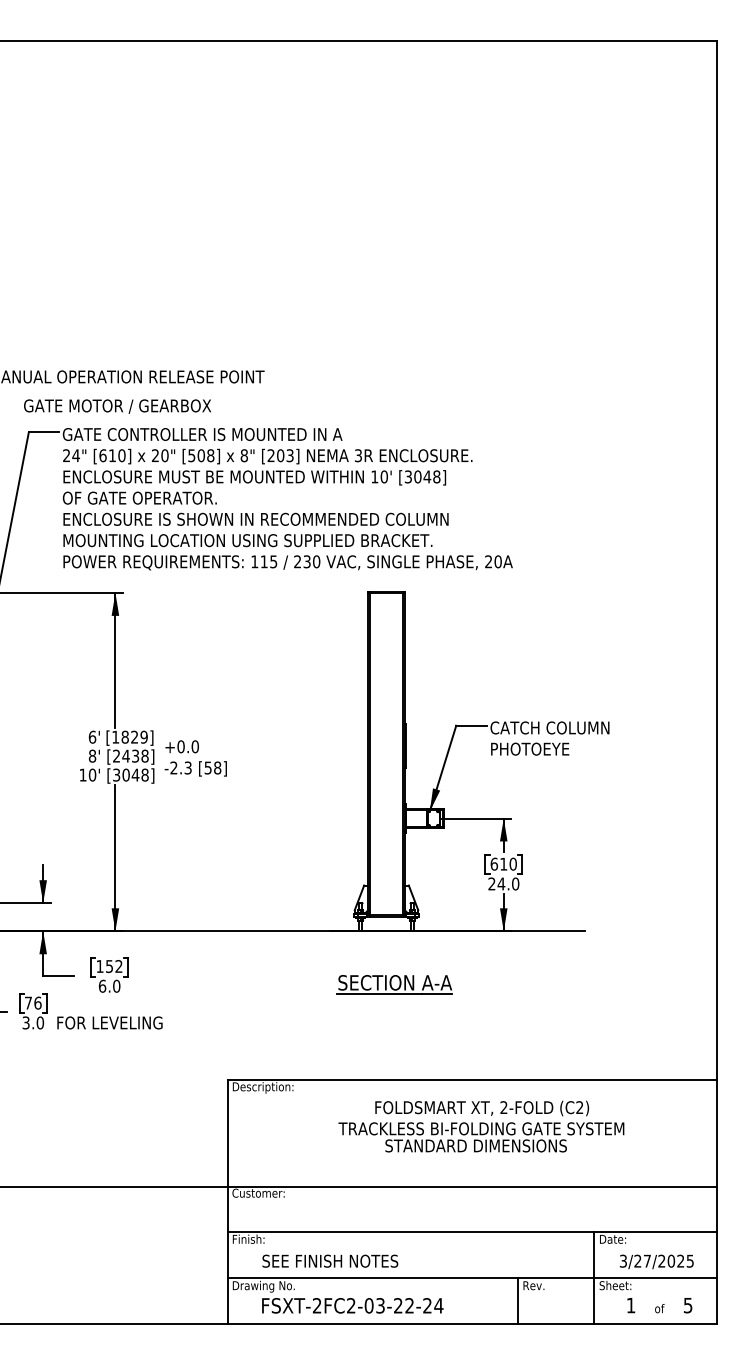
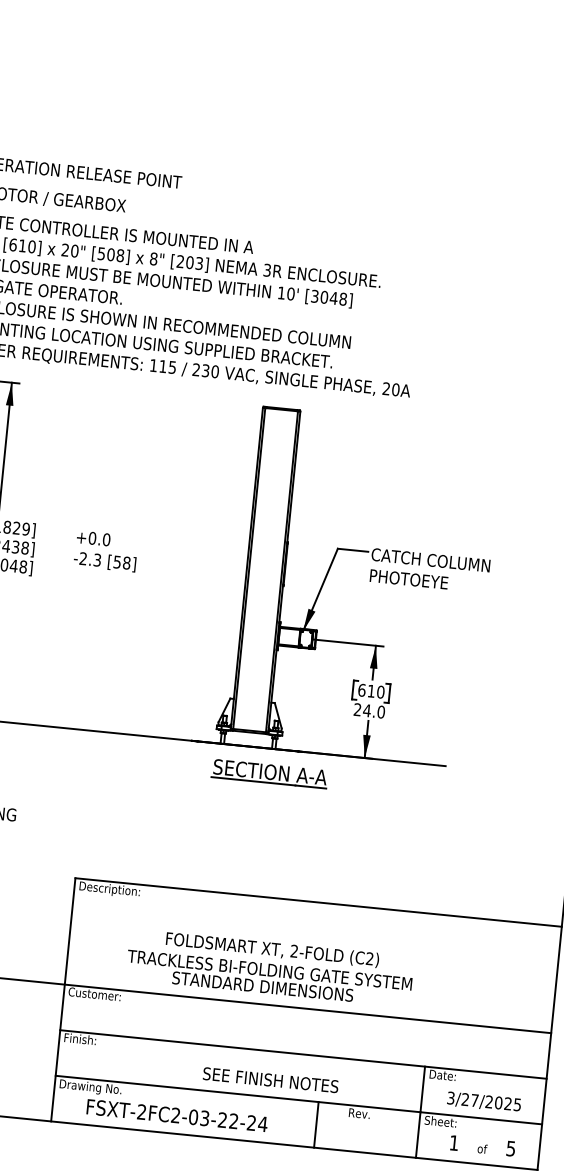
text: (195, 758) -> (105, 551), moved
part: (394, 984) -> (269, 773), moved
text: (481, 1126) -> (270, 967), moved
text: (330, 1260) -> (271, 1079), moved
line: (518, 1301) -> (316, 1125), moved

